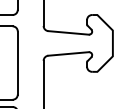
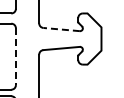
line: (68, 32) -> (61, 29), solid -> dashed
line: (17, 63) -> (15, 57), solid -> dashed

